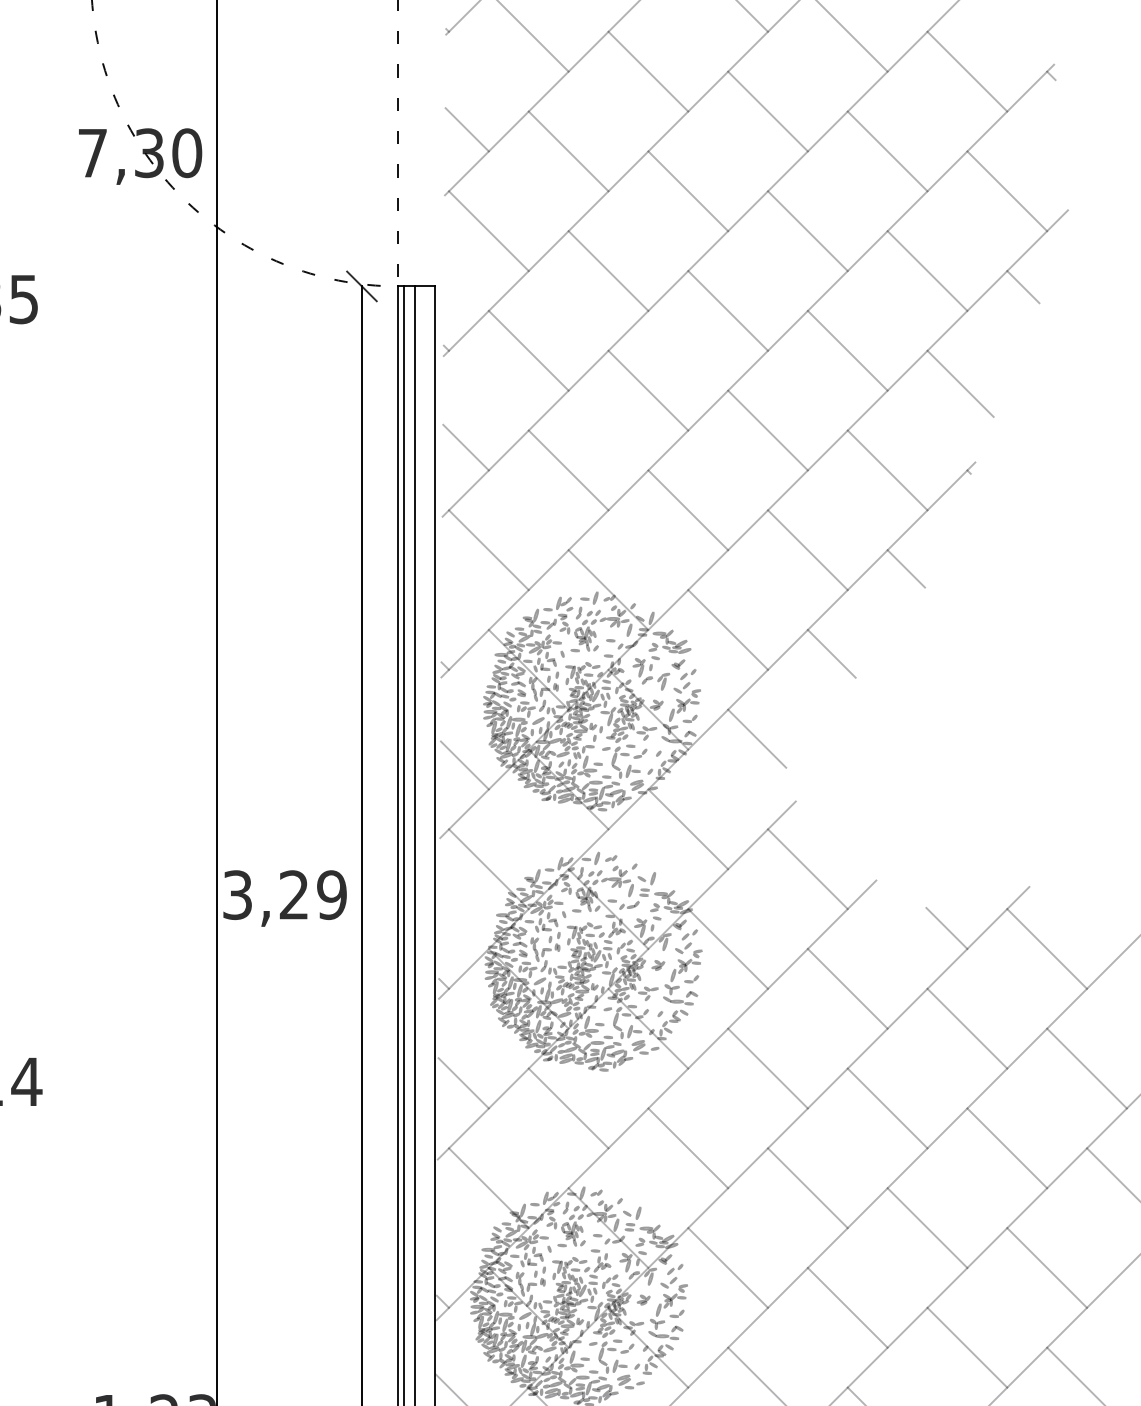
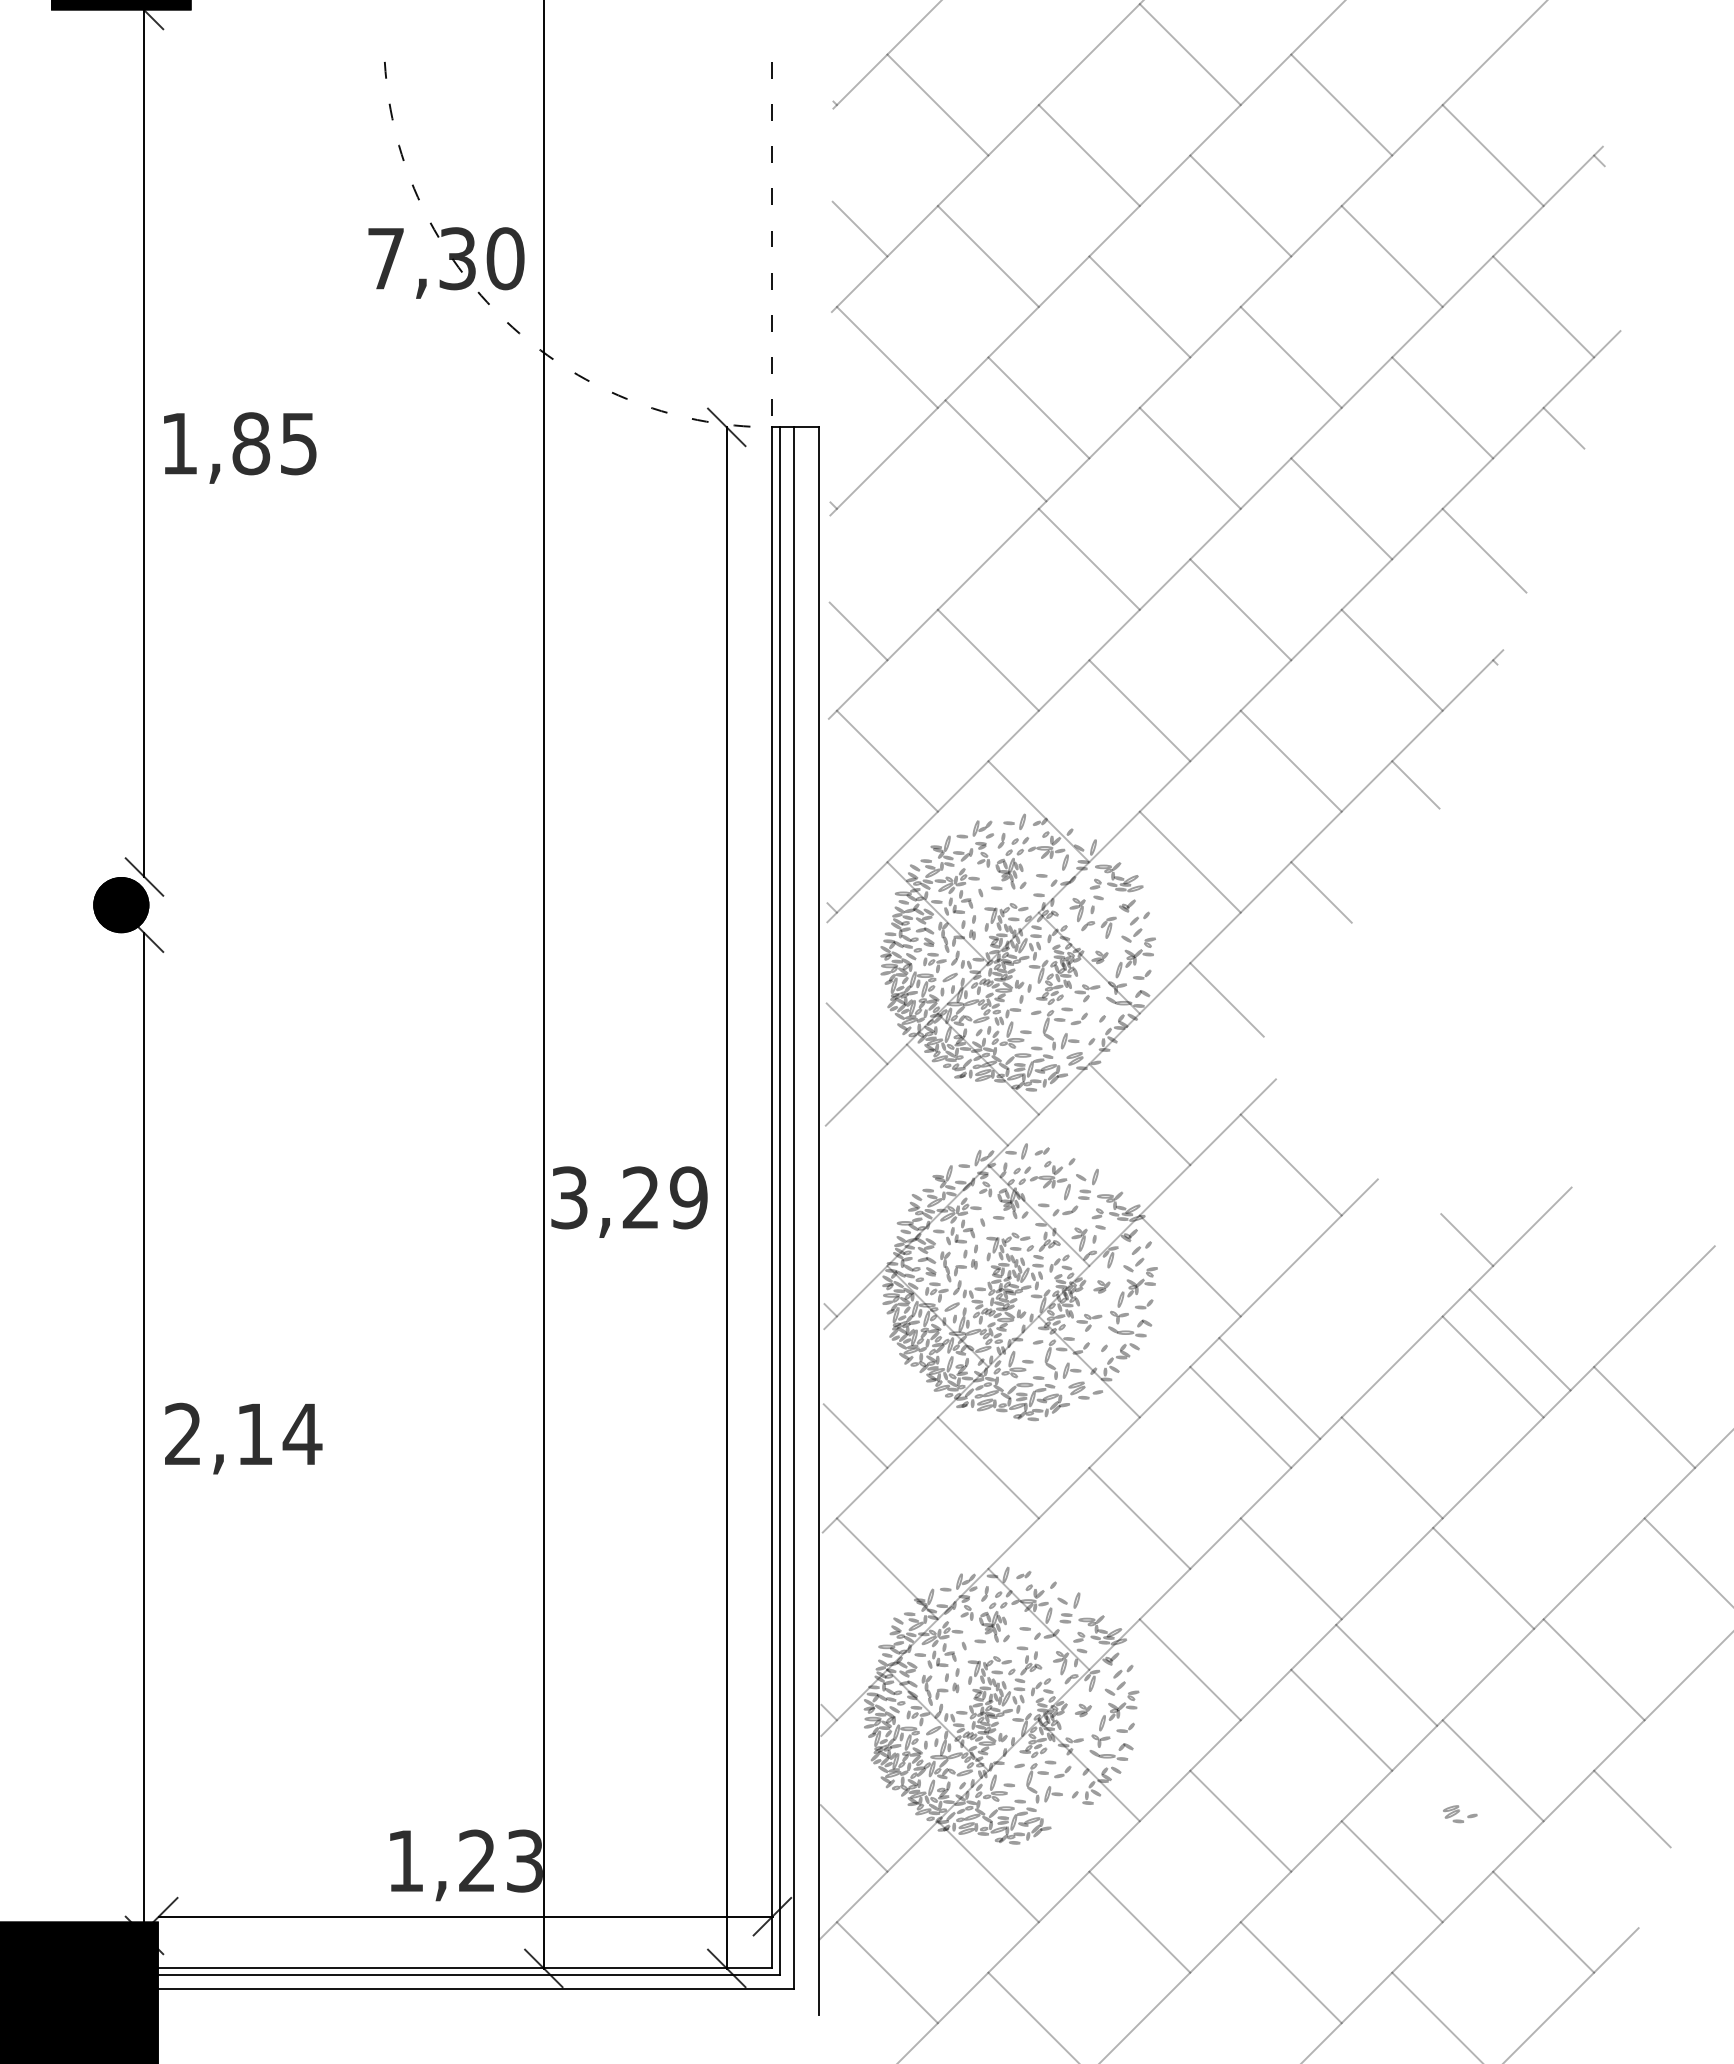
line: (528, 350) -> (995, 450), moved
line: (488, 868) -> (956, 1094), moved
line: (1046, 948) -> (1519, 1339), moved
line: (847, 988) -> (1269, 1388), moved
line: (1007, 1147) -> (1483, 1577), moved
line: (927, 1227) -> (1386, 1674), moved
part: (631, 1382) -> (1460, 1814), moved

